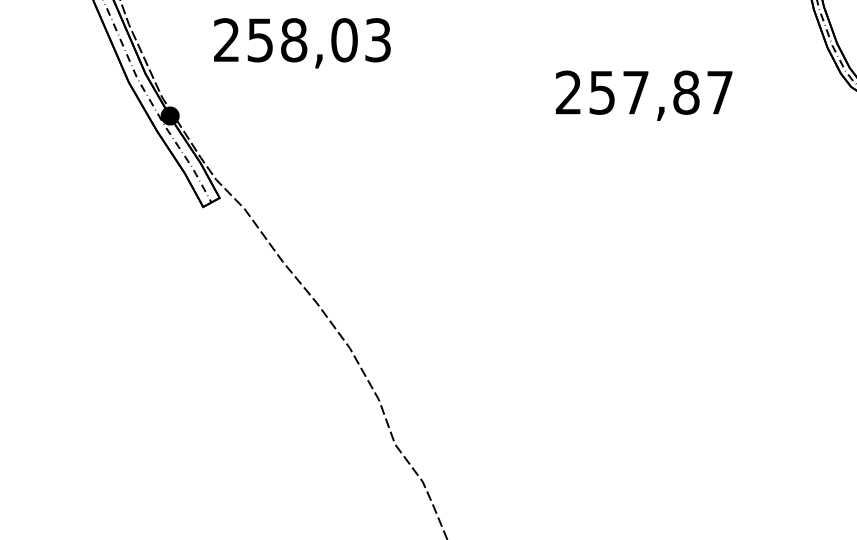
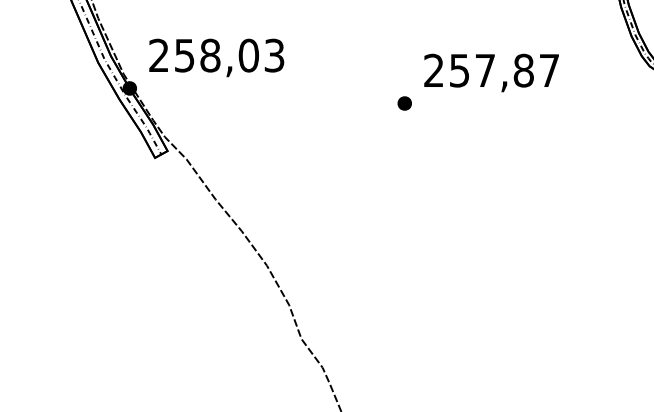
text: (302, 42) -> (216, 57), moved
part: (530, 135) -> (404, 103), added

